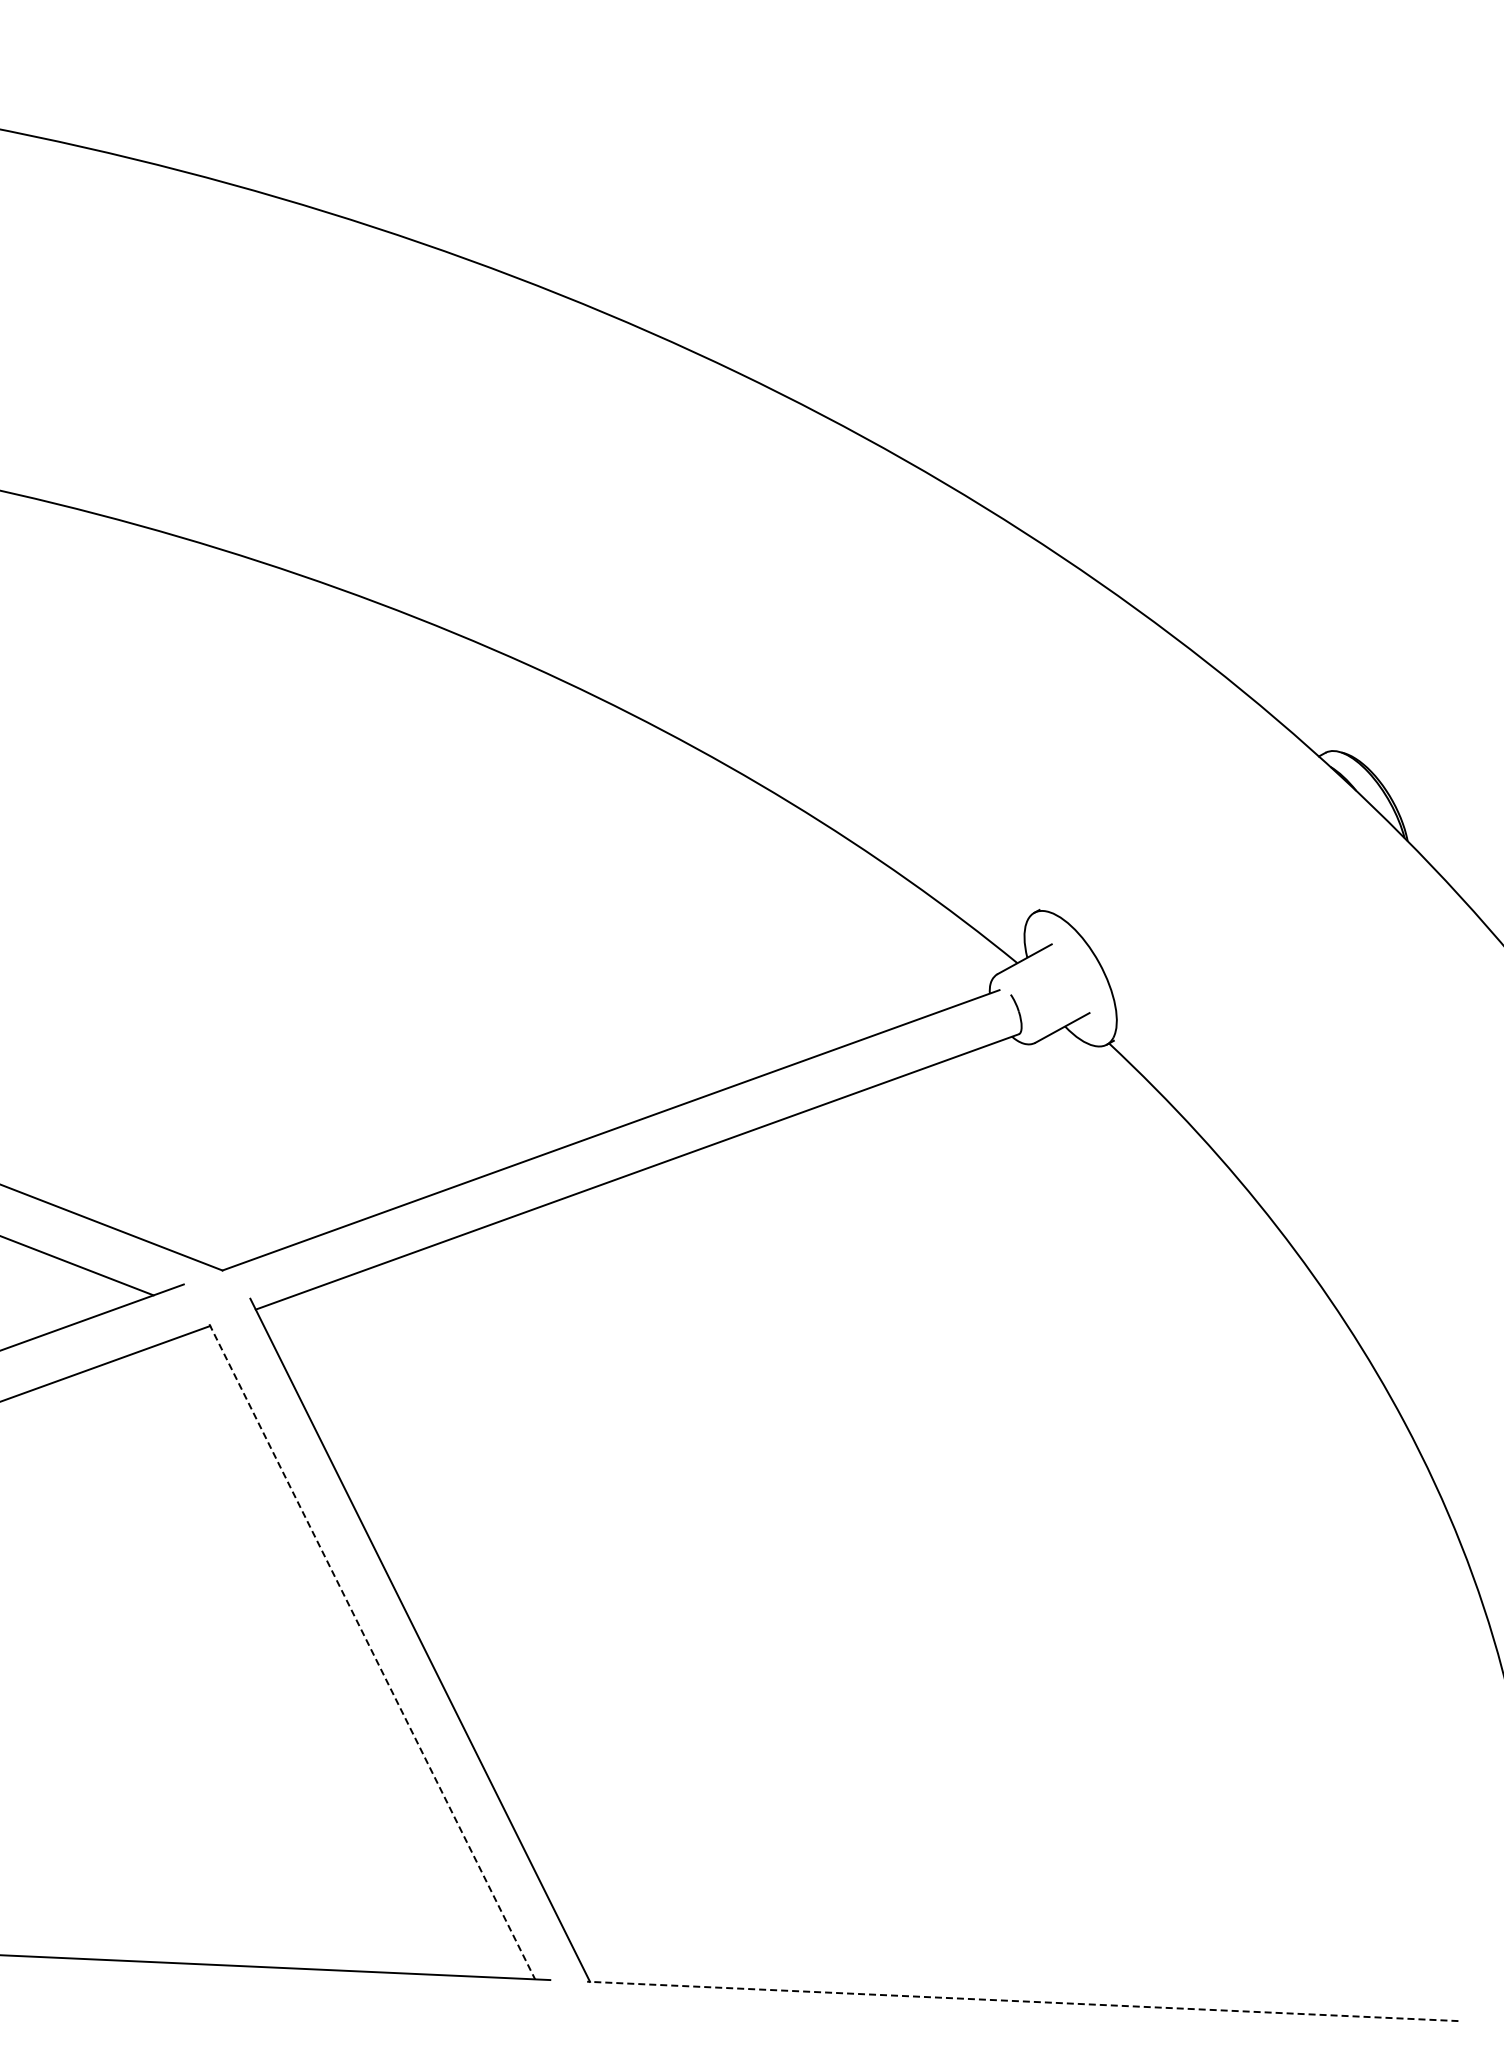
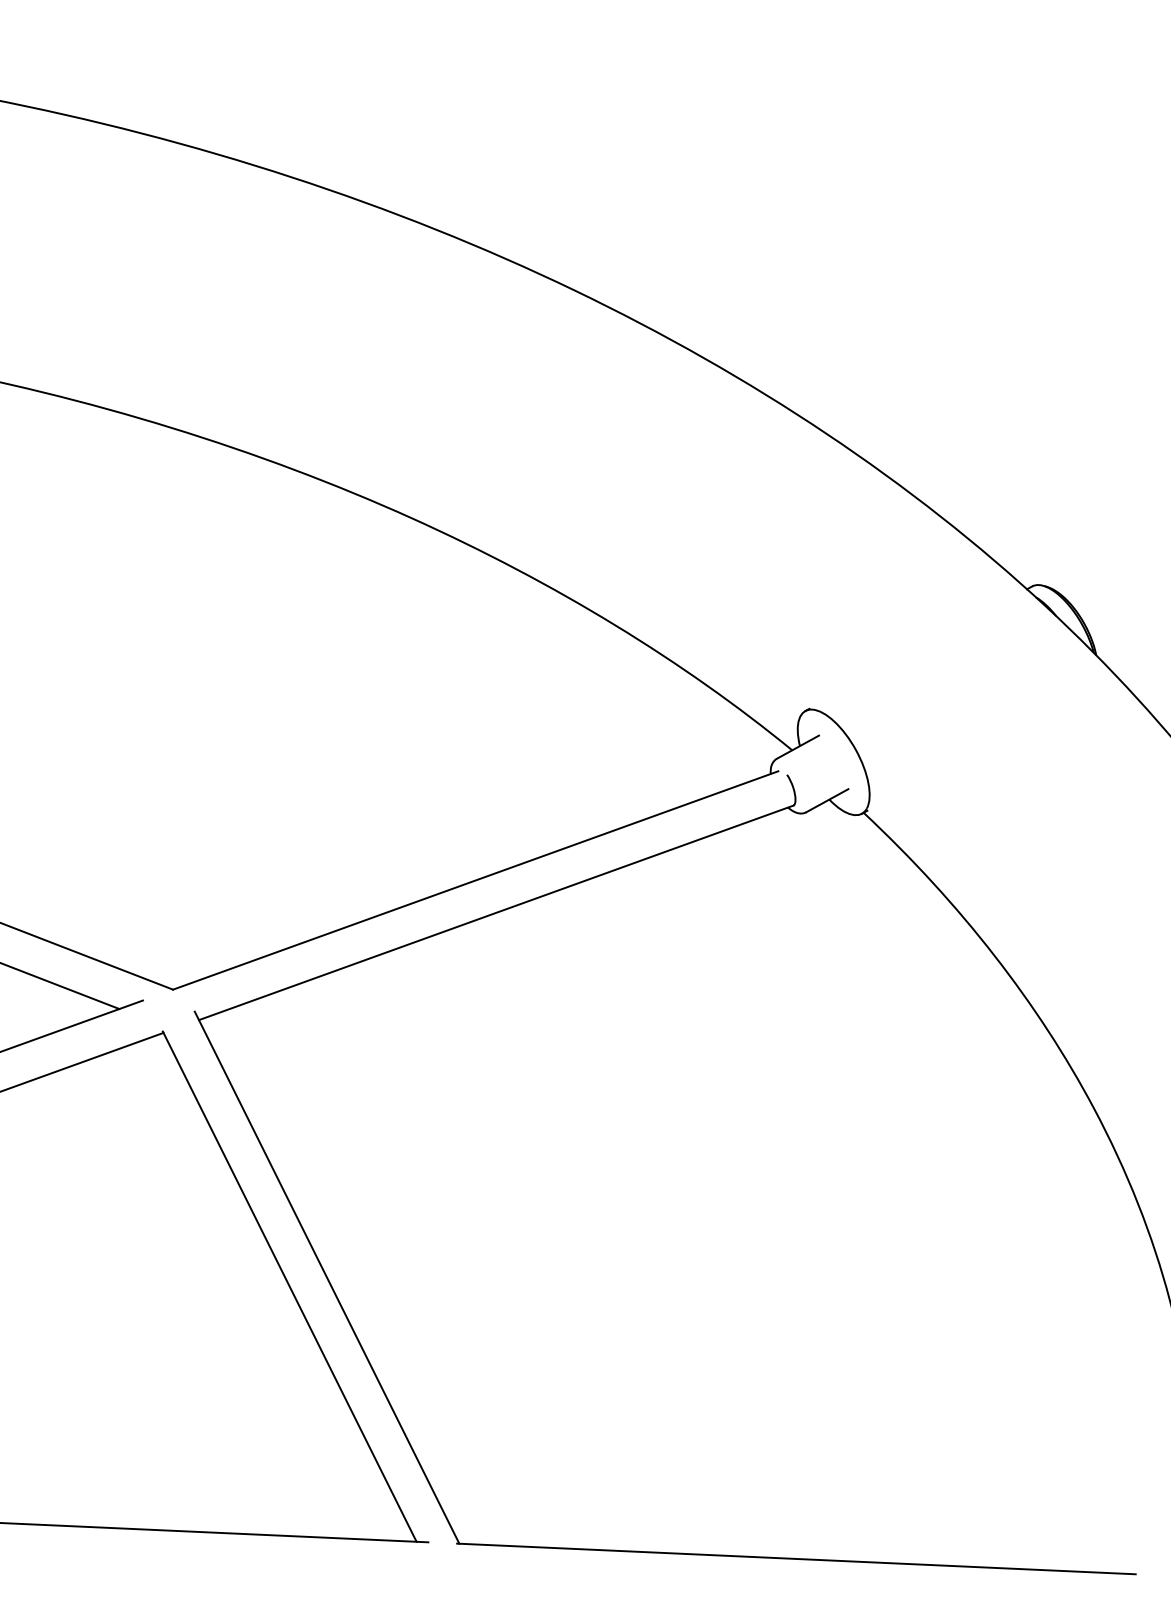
line: (372, 1651) -> (289, 1286), dashed -> solid
line: (1022, 2001) -> (796, 1559), dashed -> solid

